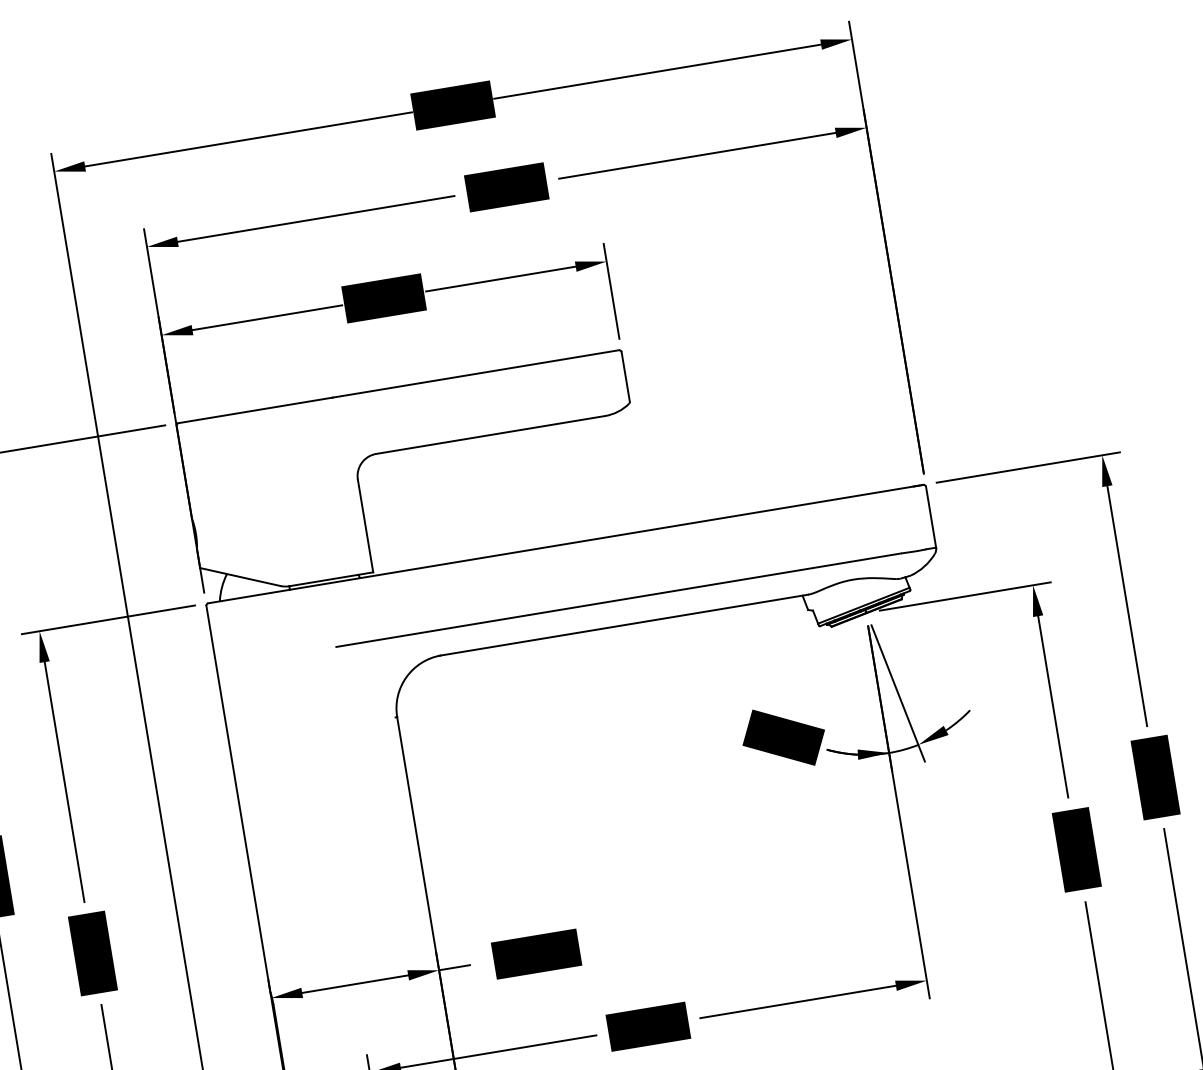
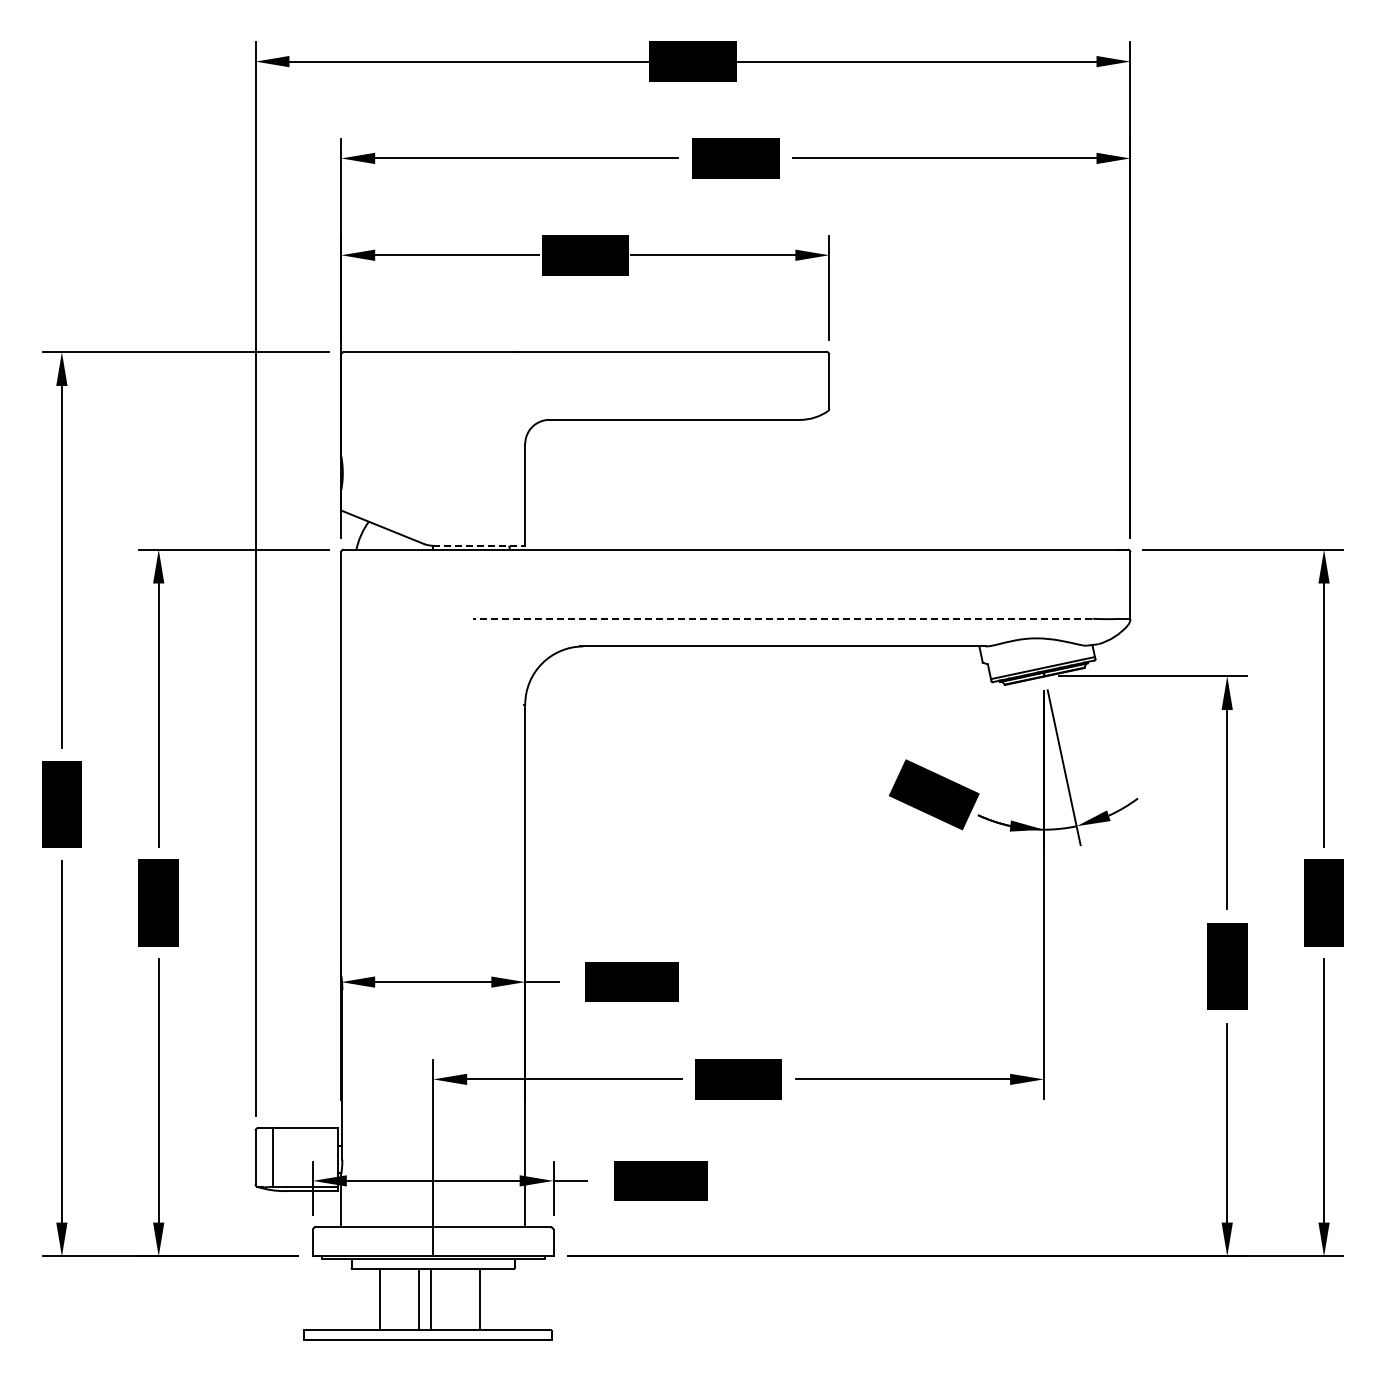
line: (331, 579) -> (479, 545), solid -> dashed
line: (618, 599) -> (782, 618), solid -> dashed

